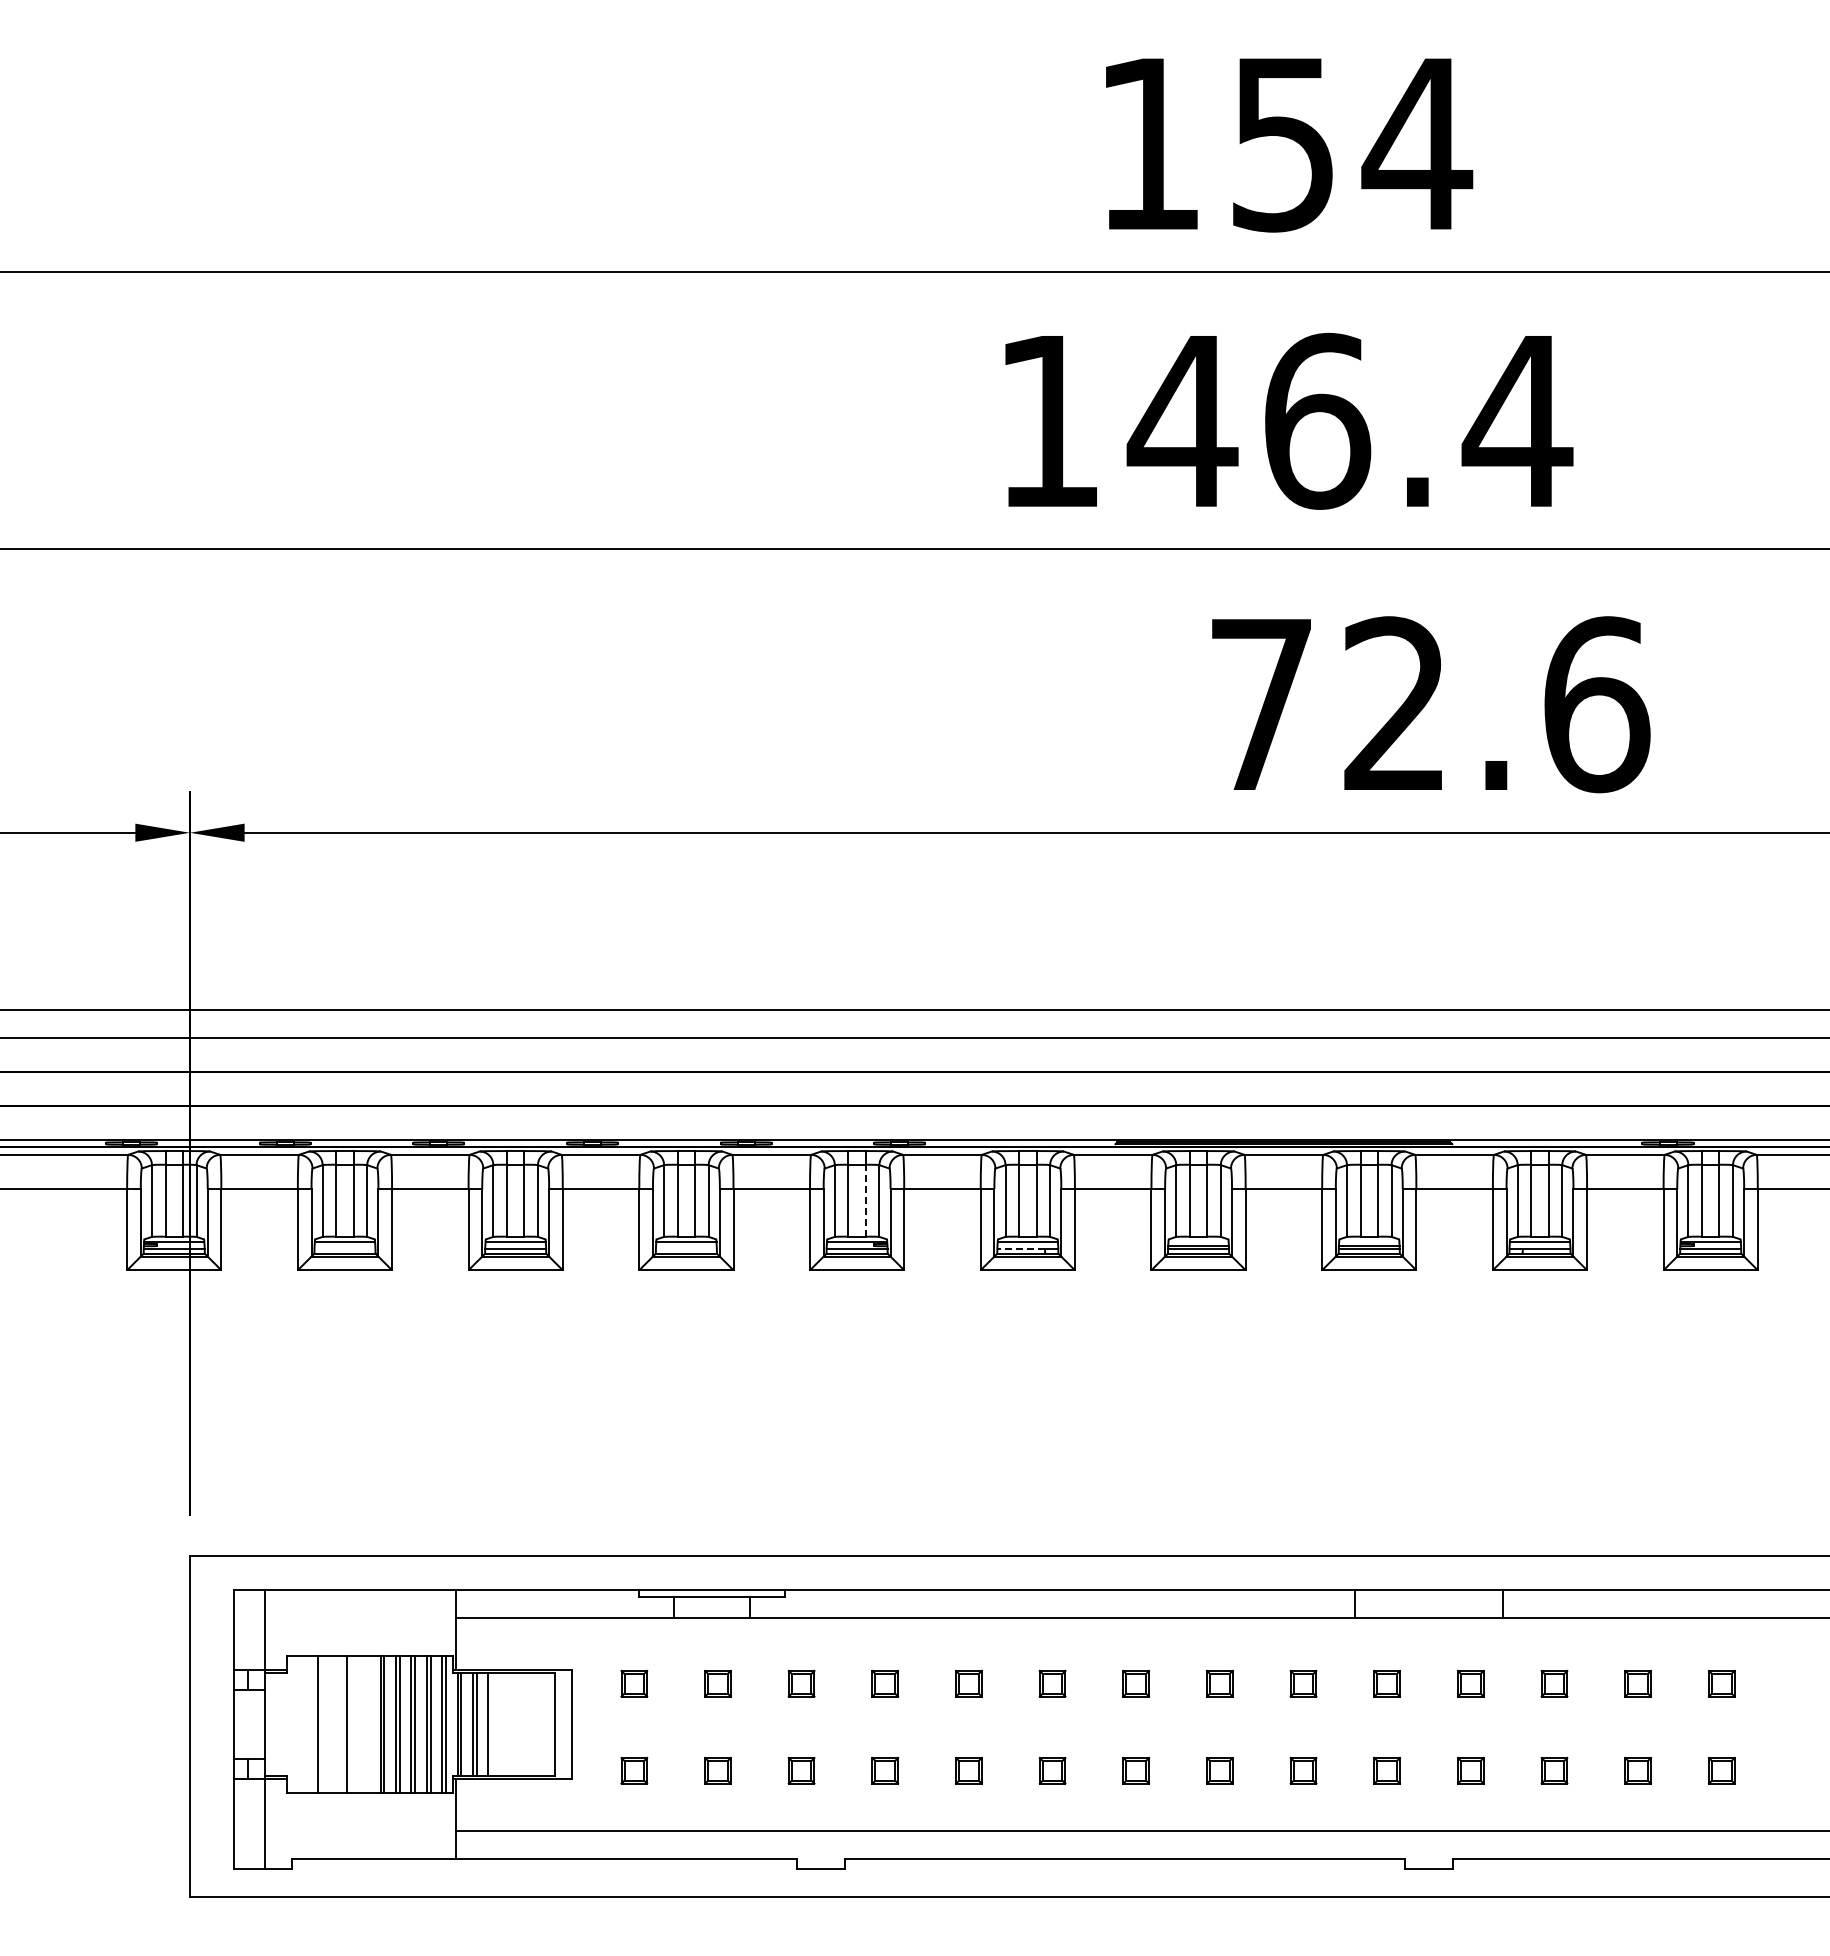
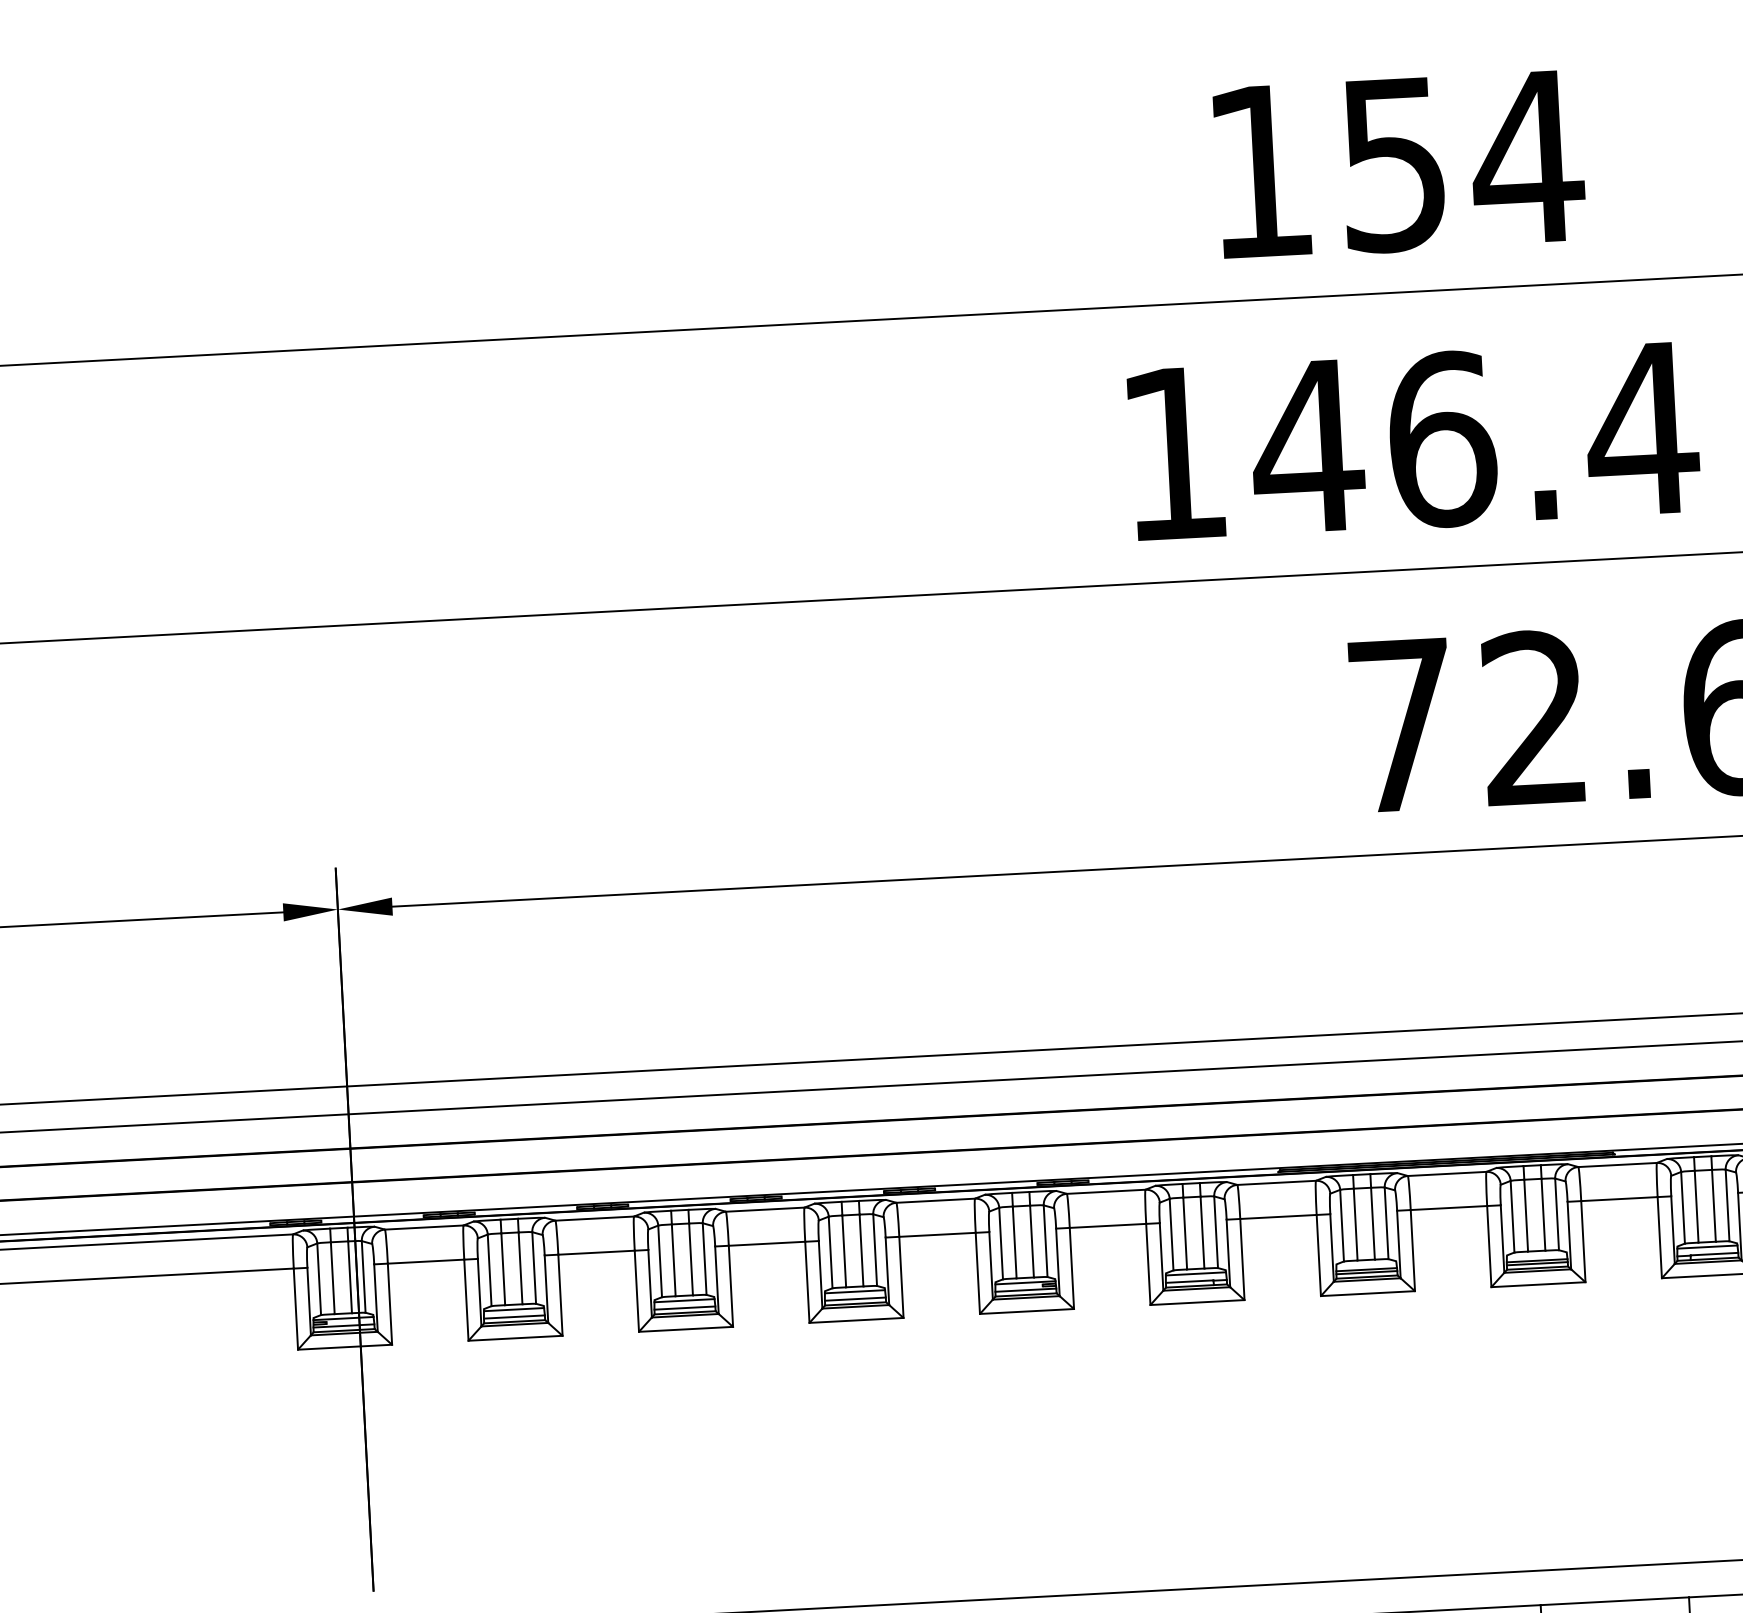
line: (865, 1200) -> (1031, 1241), dashed -> solid
line: (344, 1248) -> (513, 1316), added
line: (685, 1248) -> (854, 1298), added
line: (1021, 1248) -> (1190, 1281), dashed -> solid

